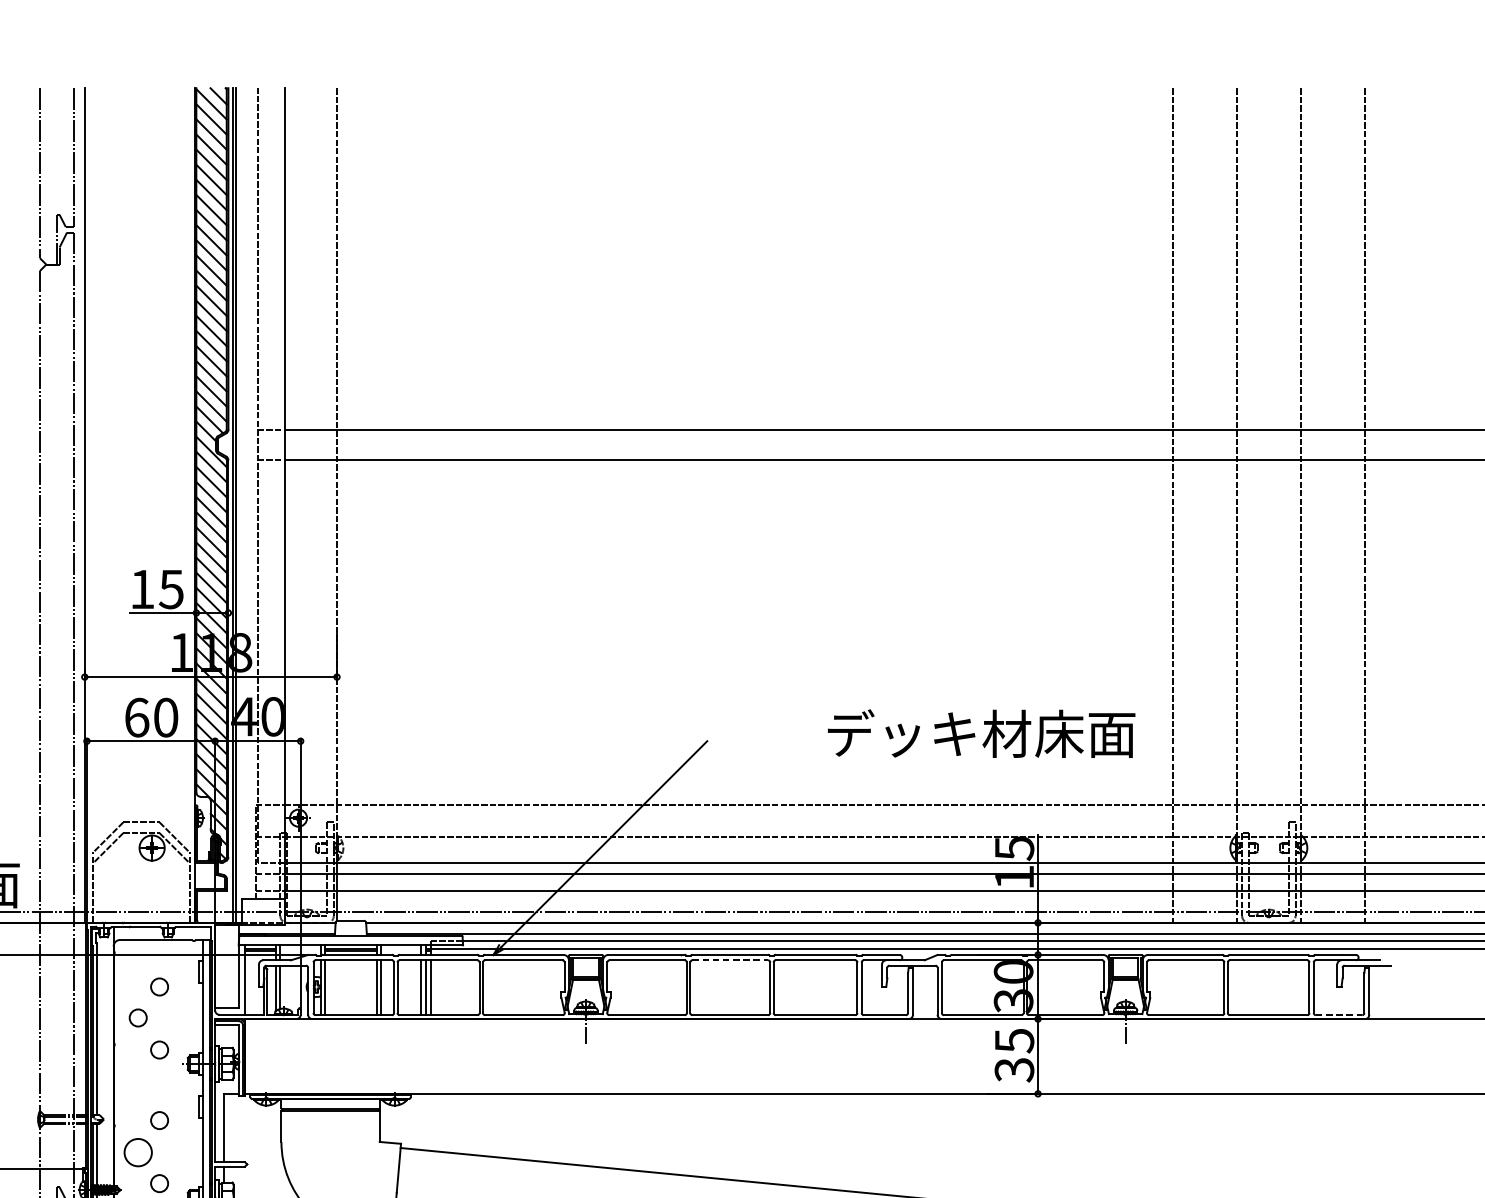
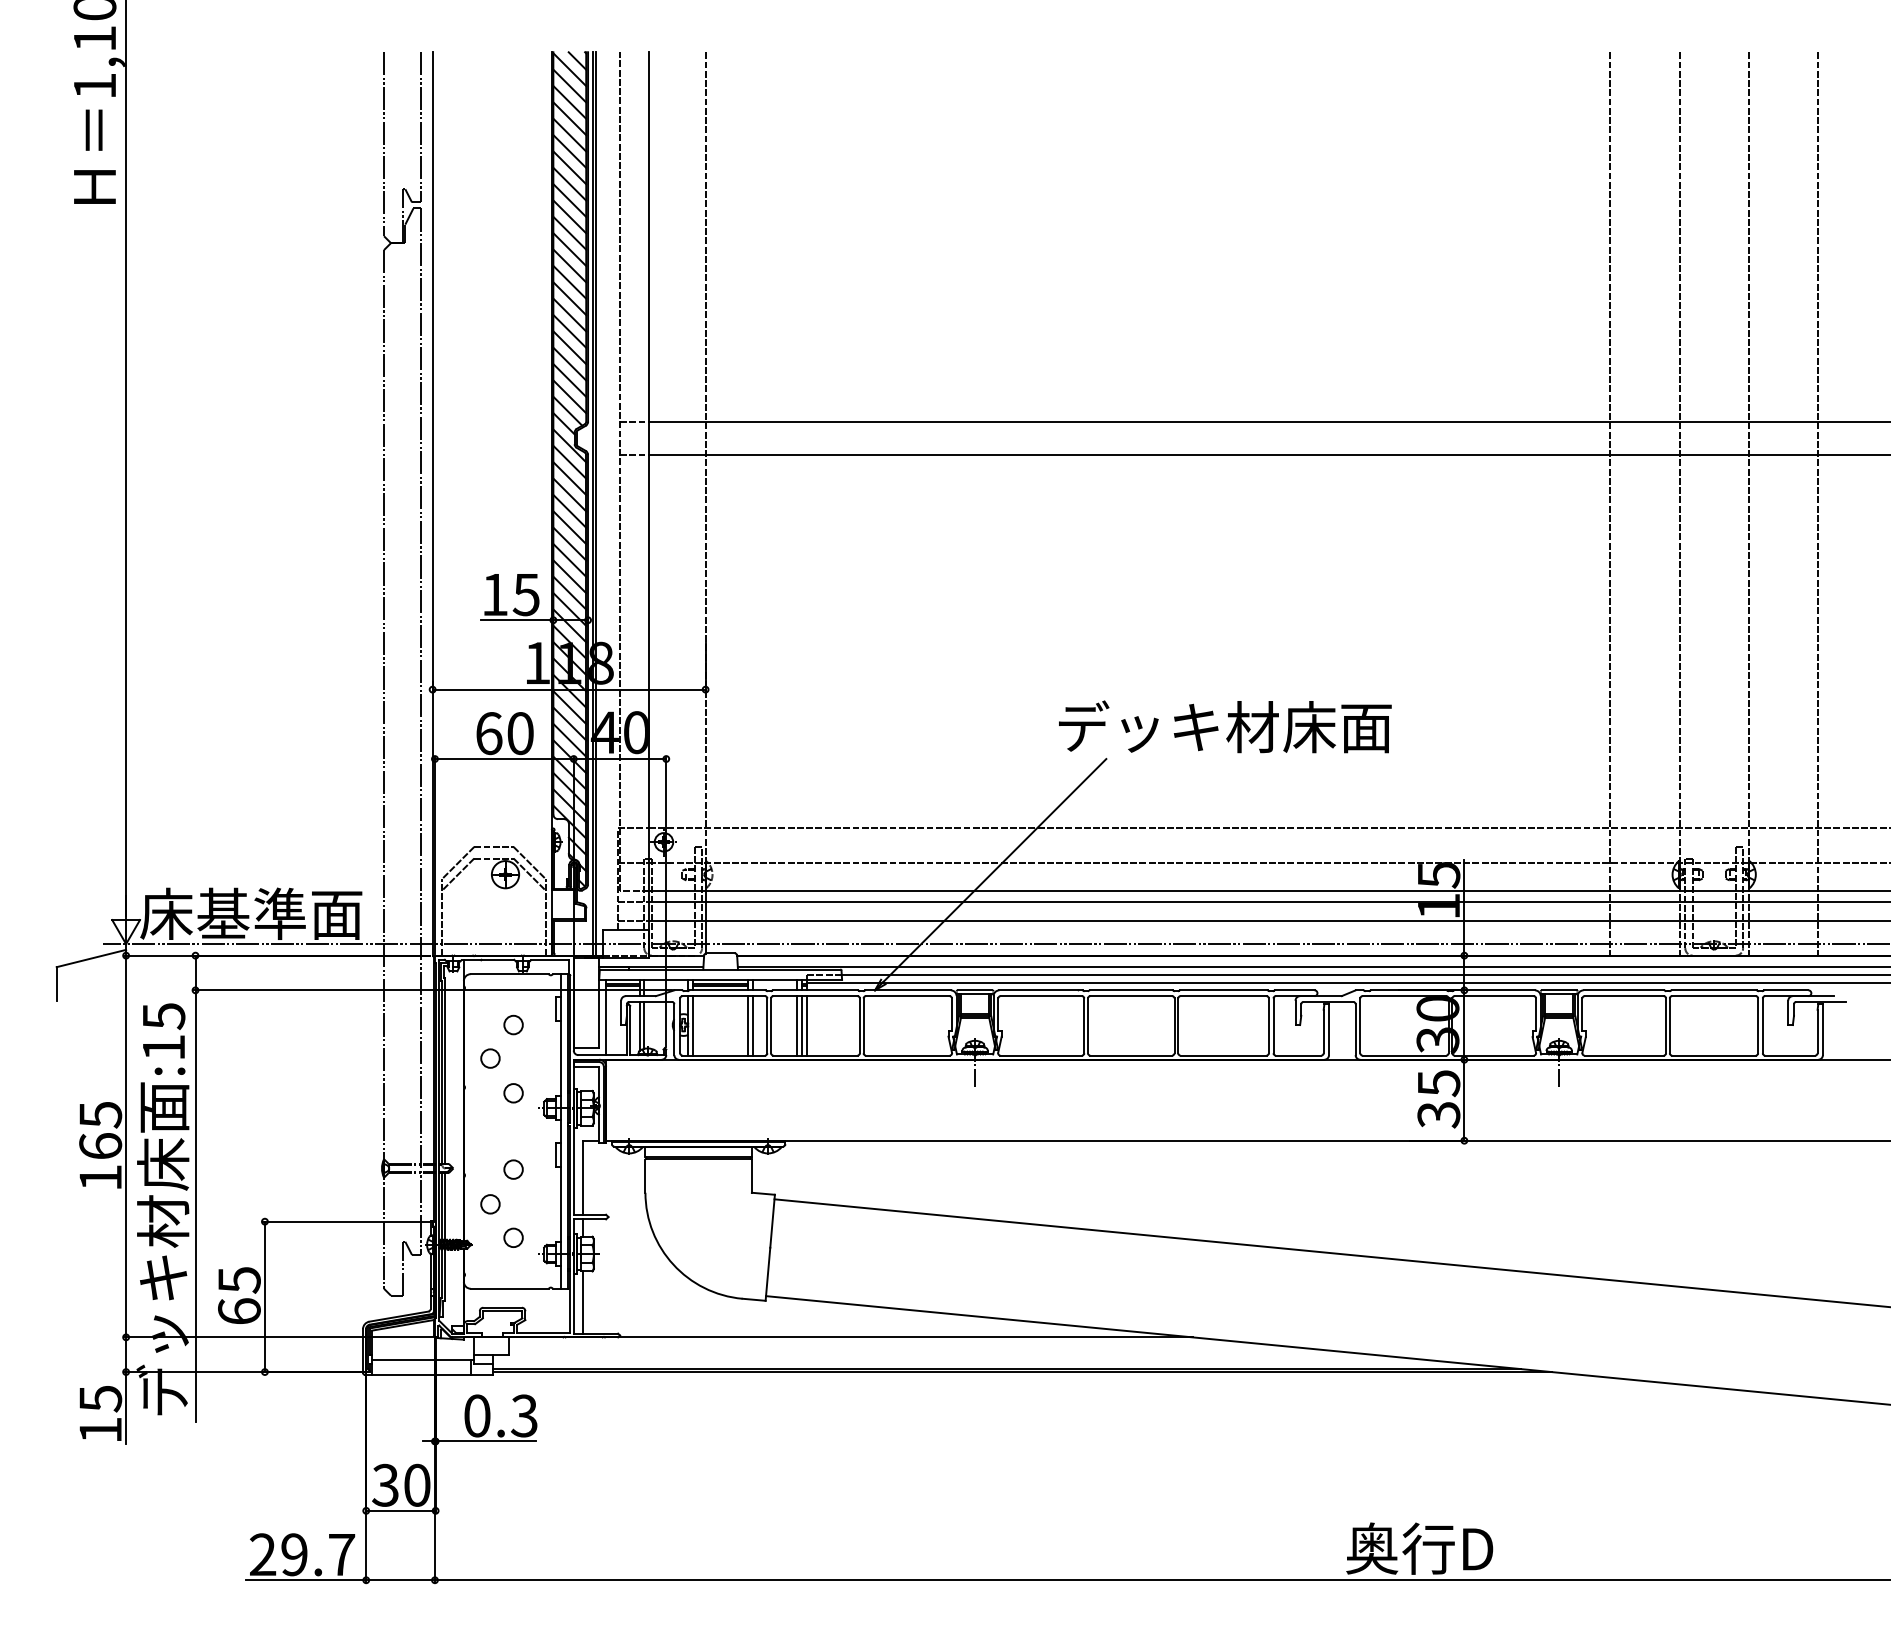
text: (981, 733) -> (1225, 726), moved
line: (730, 960) -> (1131, 996), dashed -> solid
line: (1339, 1015) -> (1790, 1055), dashed -> solid
circle: (138, 1152) -> (490, 1204), size x0.62

